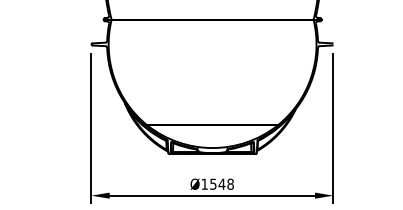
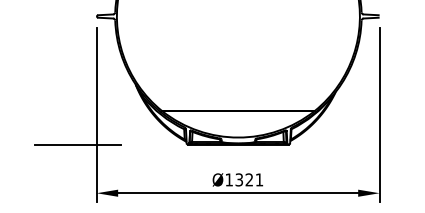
line: (74, 154) -> (77, 145), added
text: (221, 183) -> (248, 179), Ø1548 -> Ø1321

